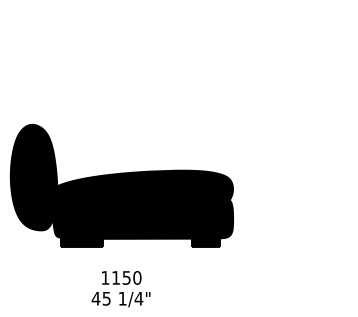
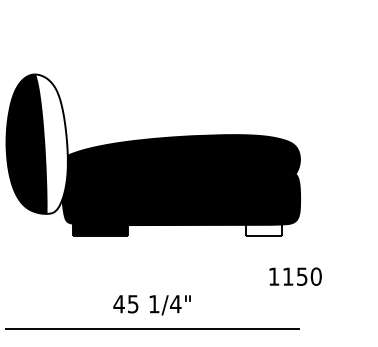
fill: (44, 177) -> (51, 144), removed
fill: (205, 242) -> (263, 229), removed
text: (121, 277) -> (295, 276), moved

